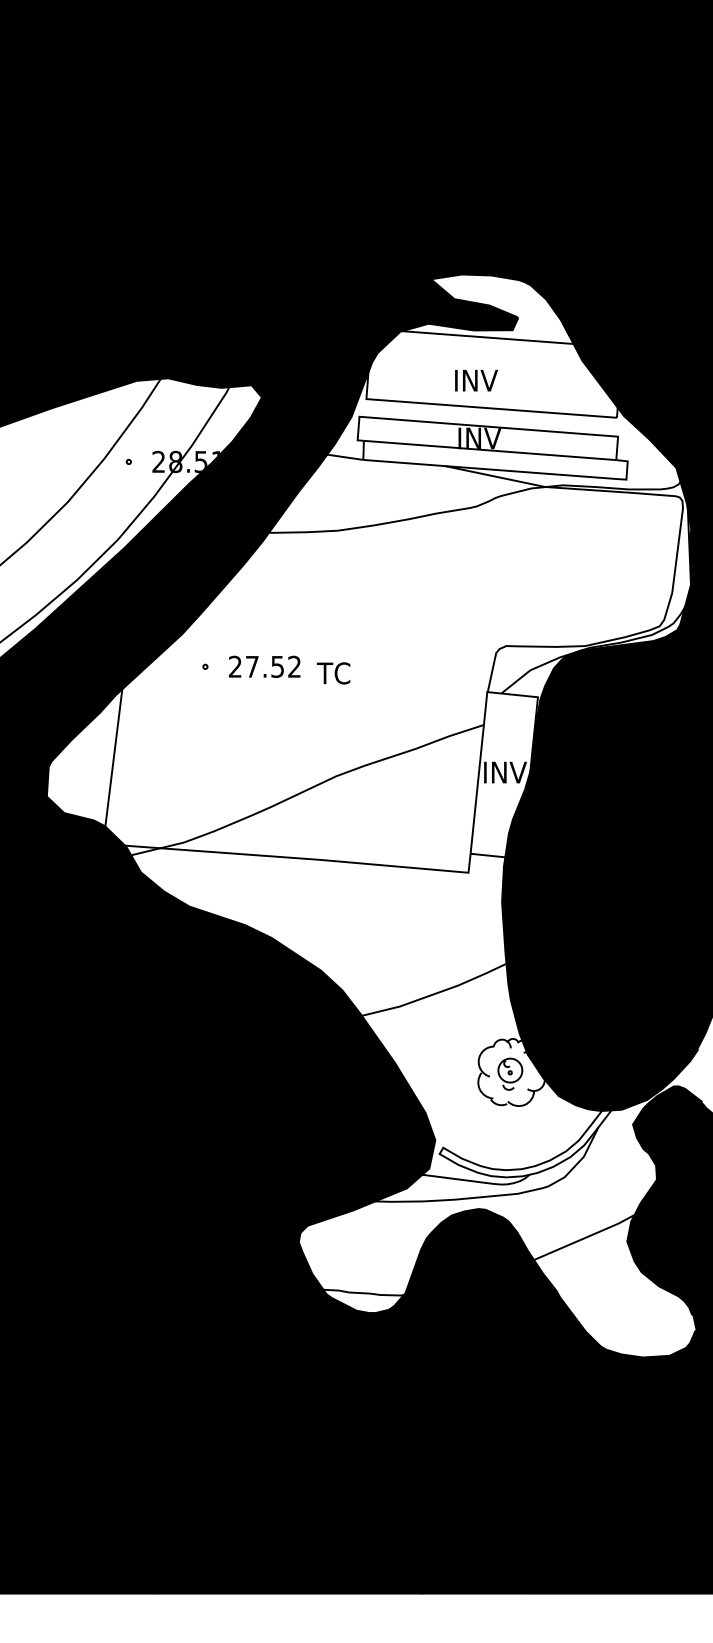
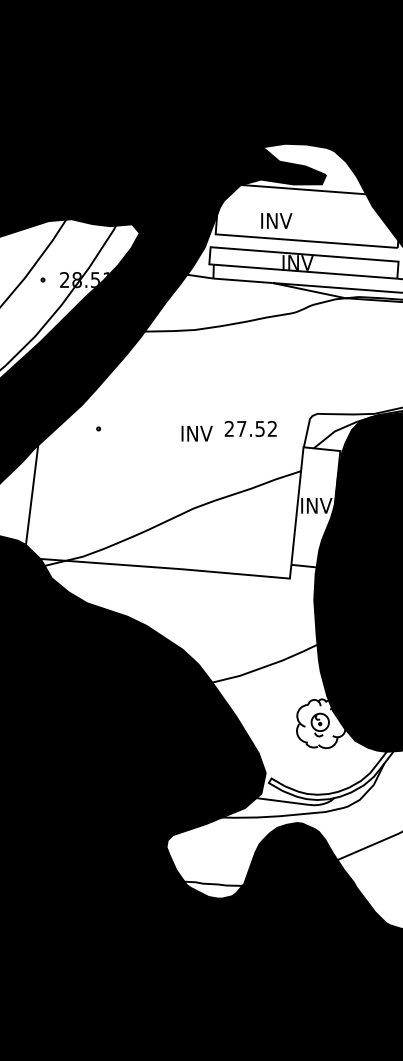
text: (476, 380) -> (276, 220), moved
text: (264, 666) -> (250, 428), moved
text: (339, 673) -> (196, 433), TC -> INV

